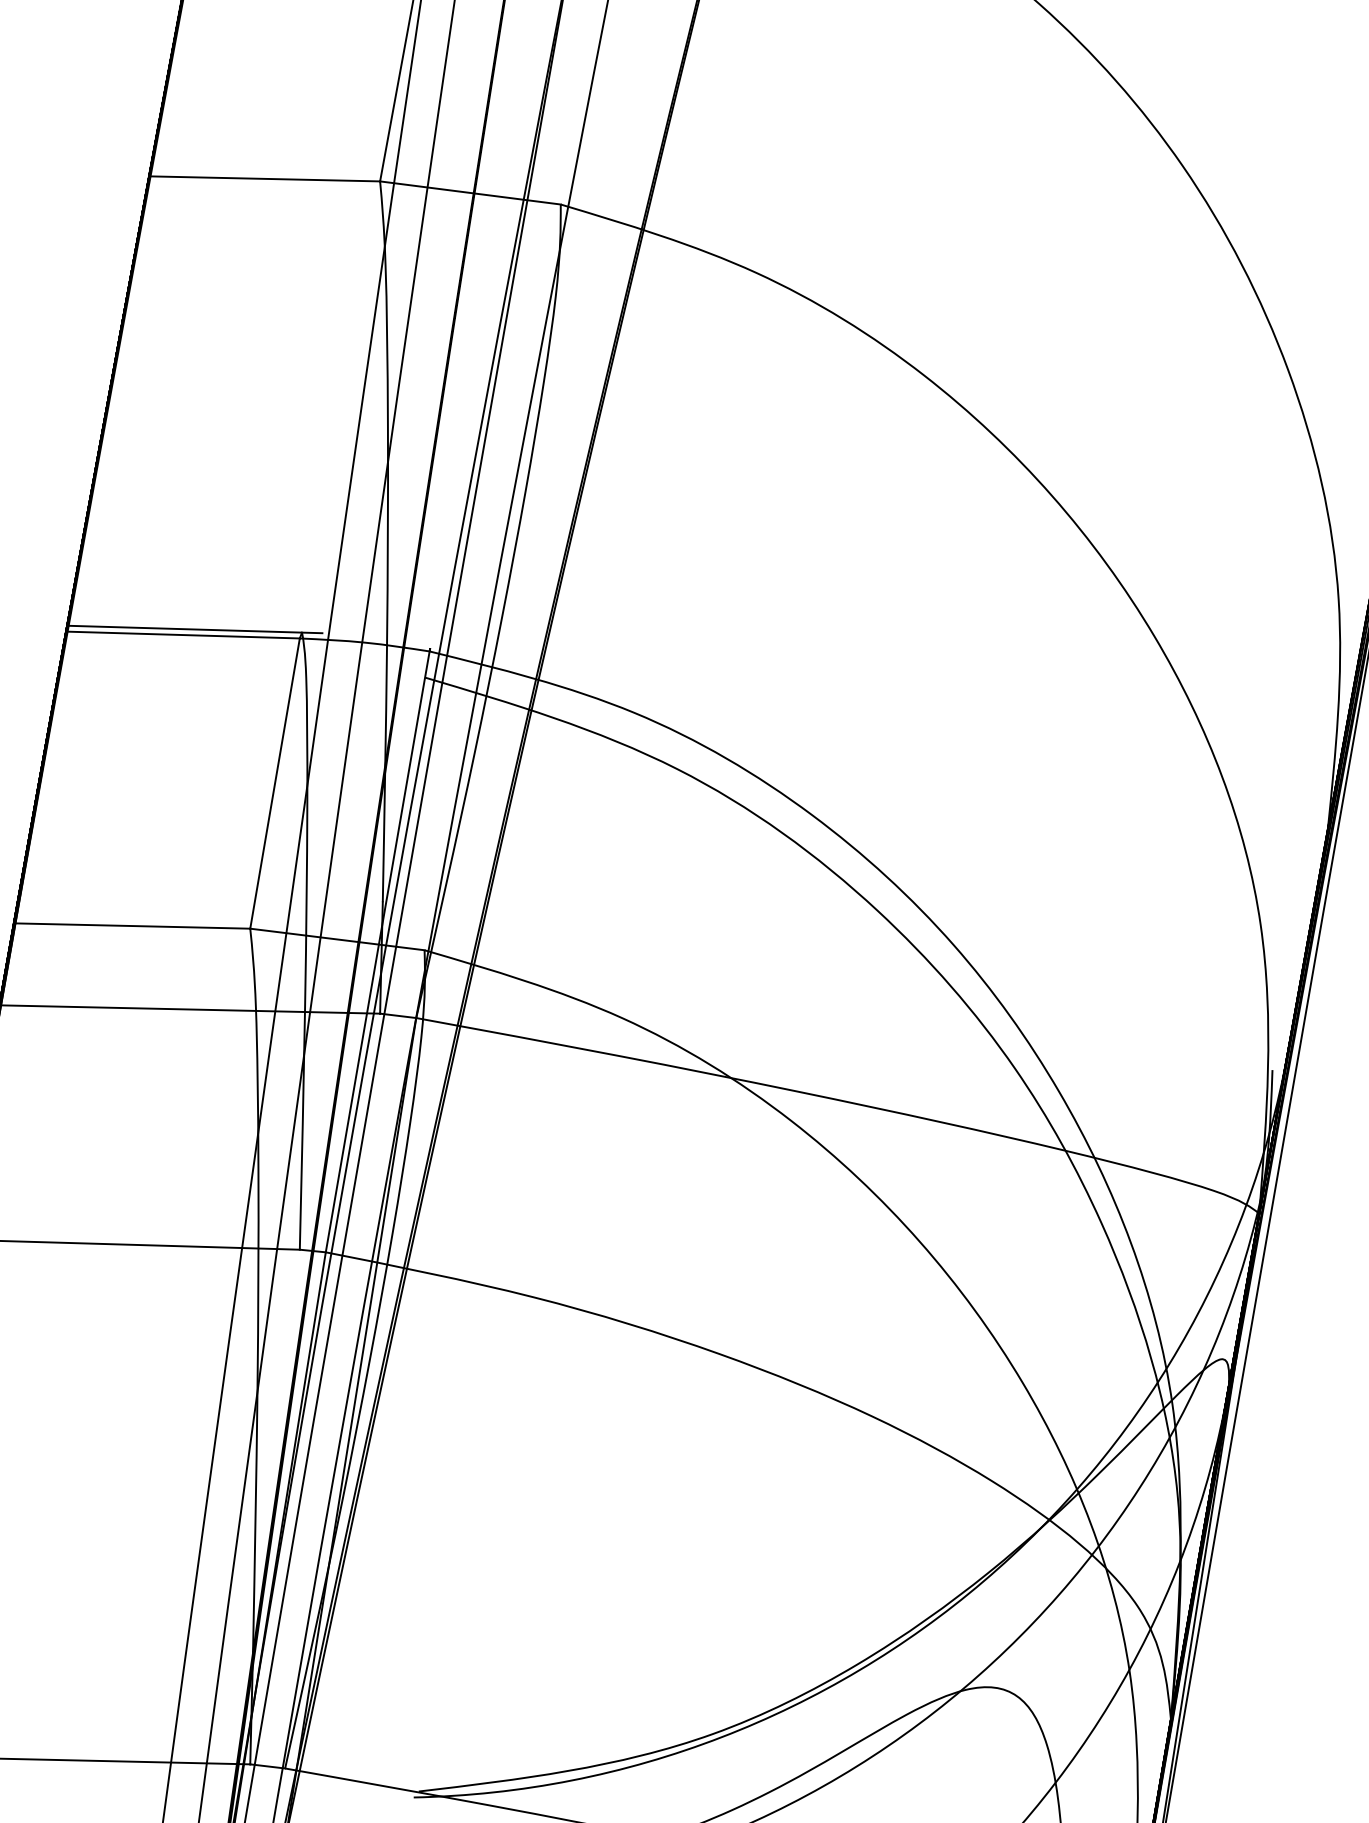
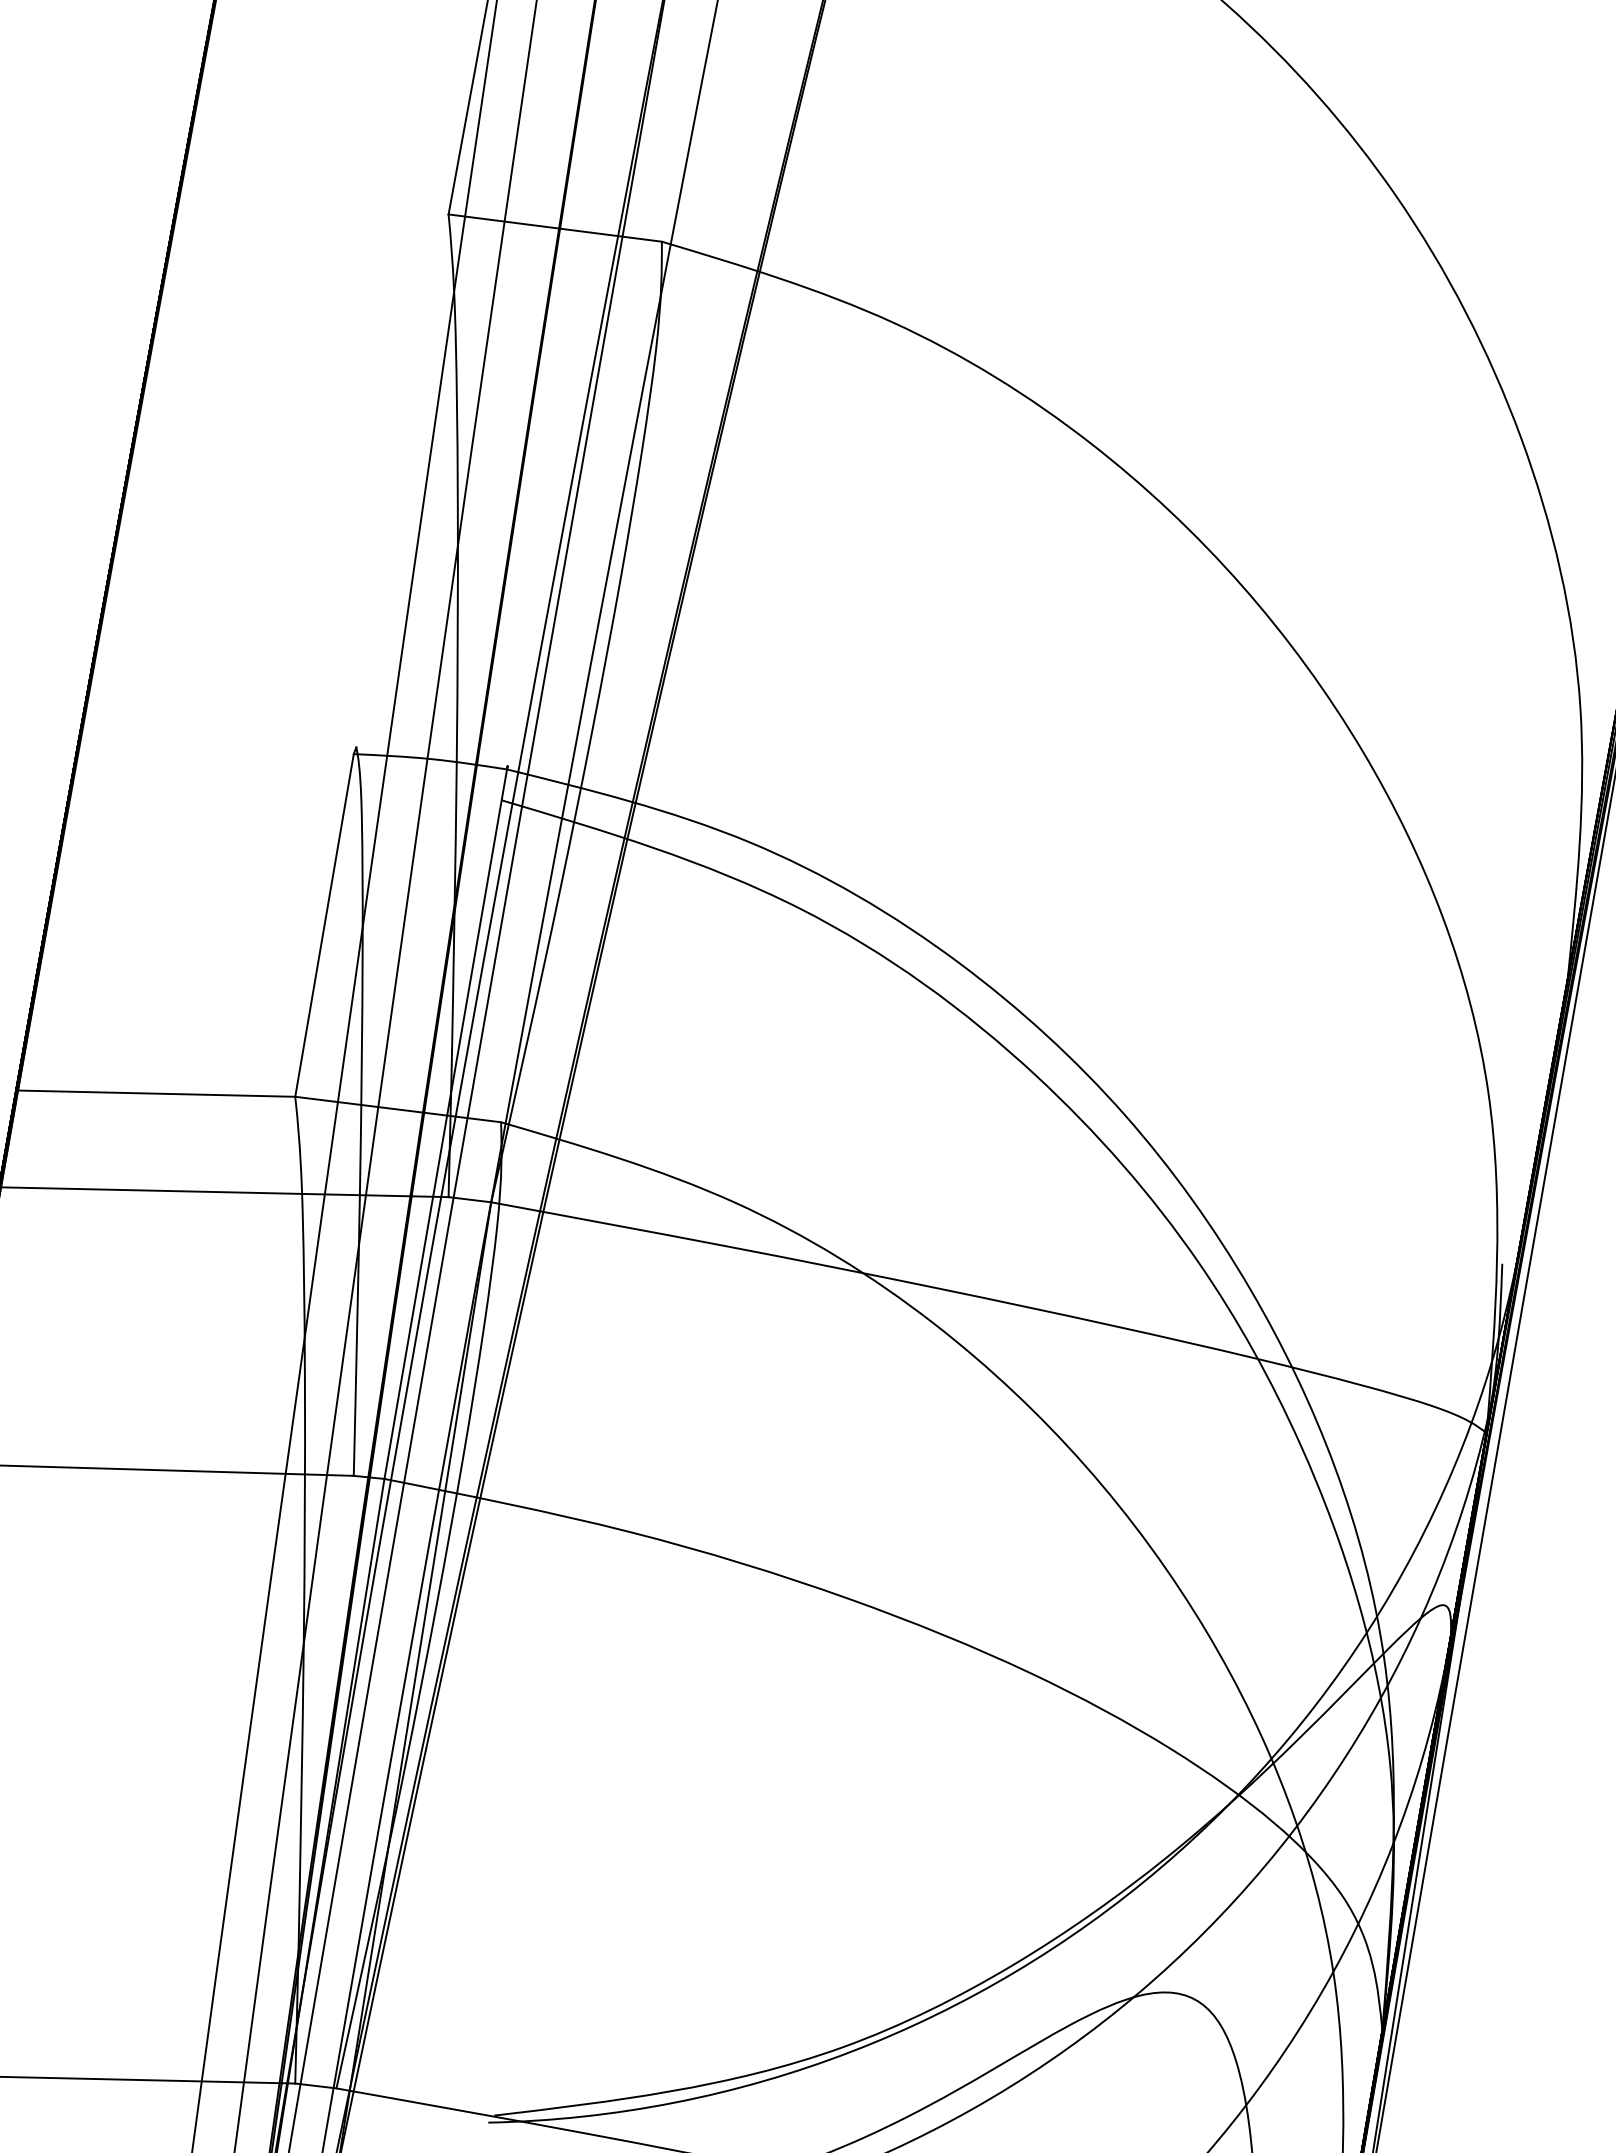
line: (264, 178) -> (311, 211), removed
line: (194, 629) -> (229, 743), removed
line: (182, 635) -> (215, 750), removed

